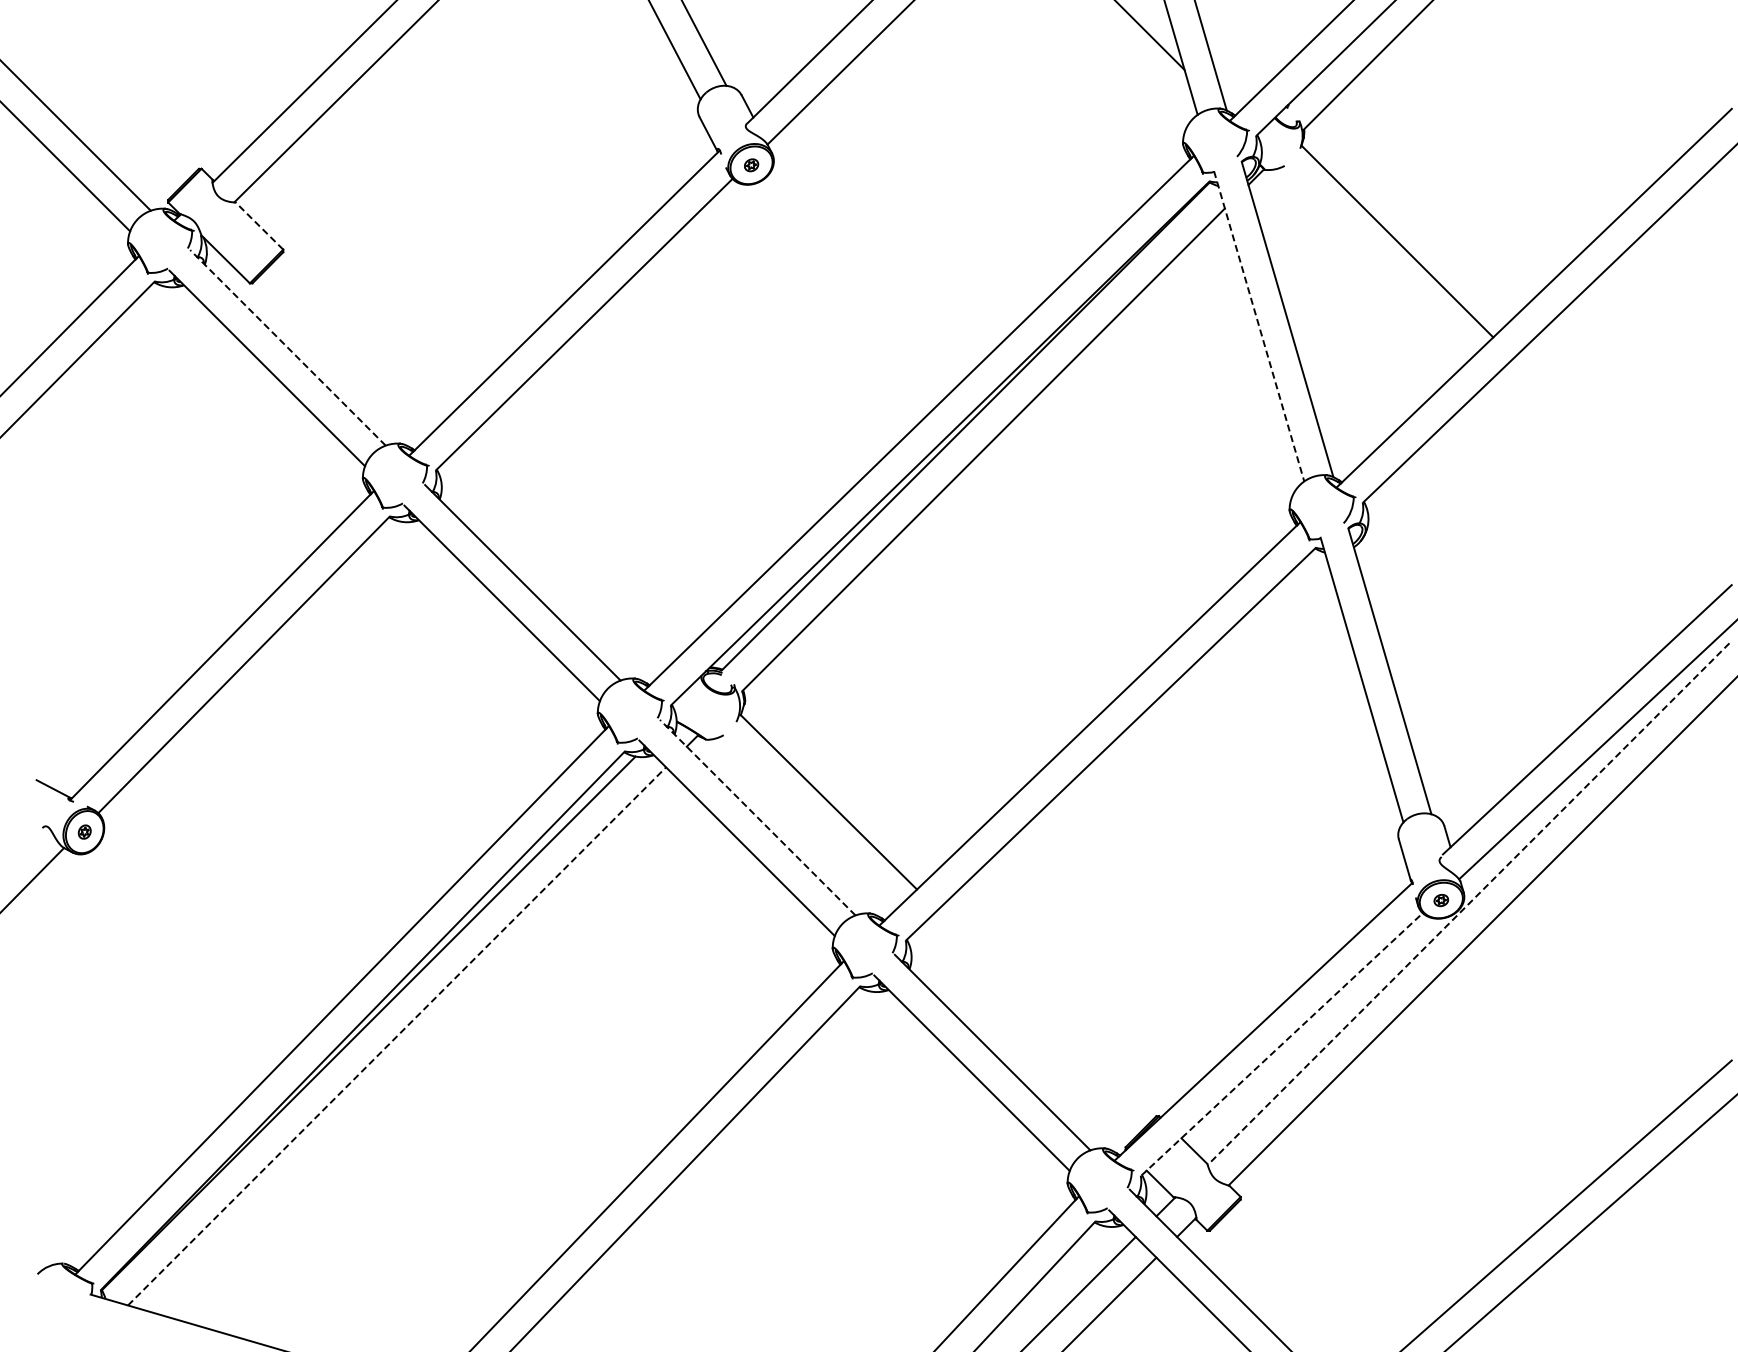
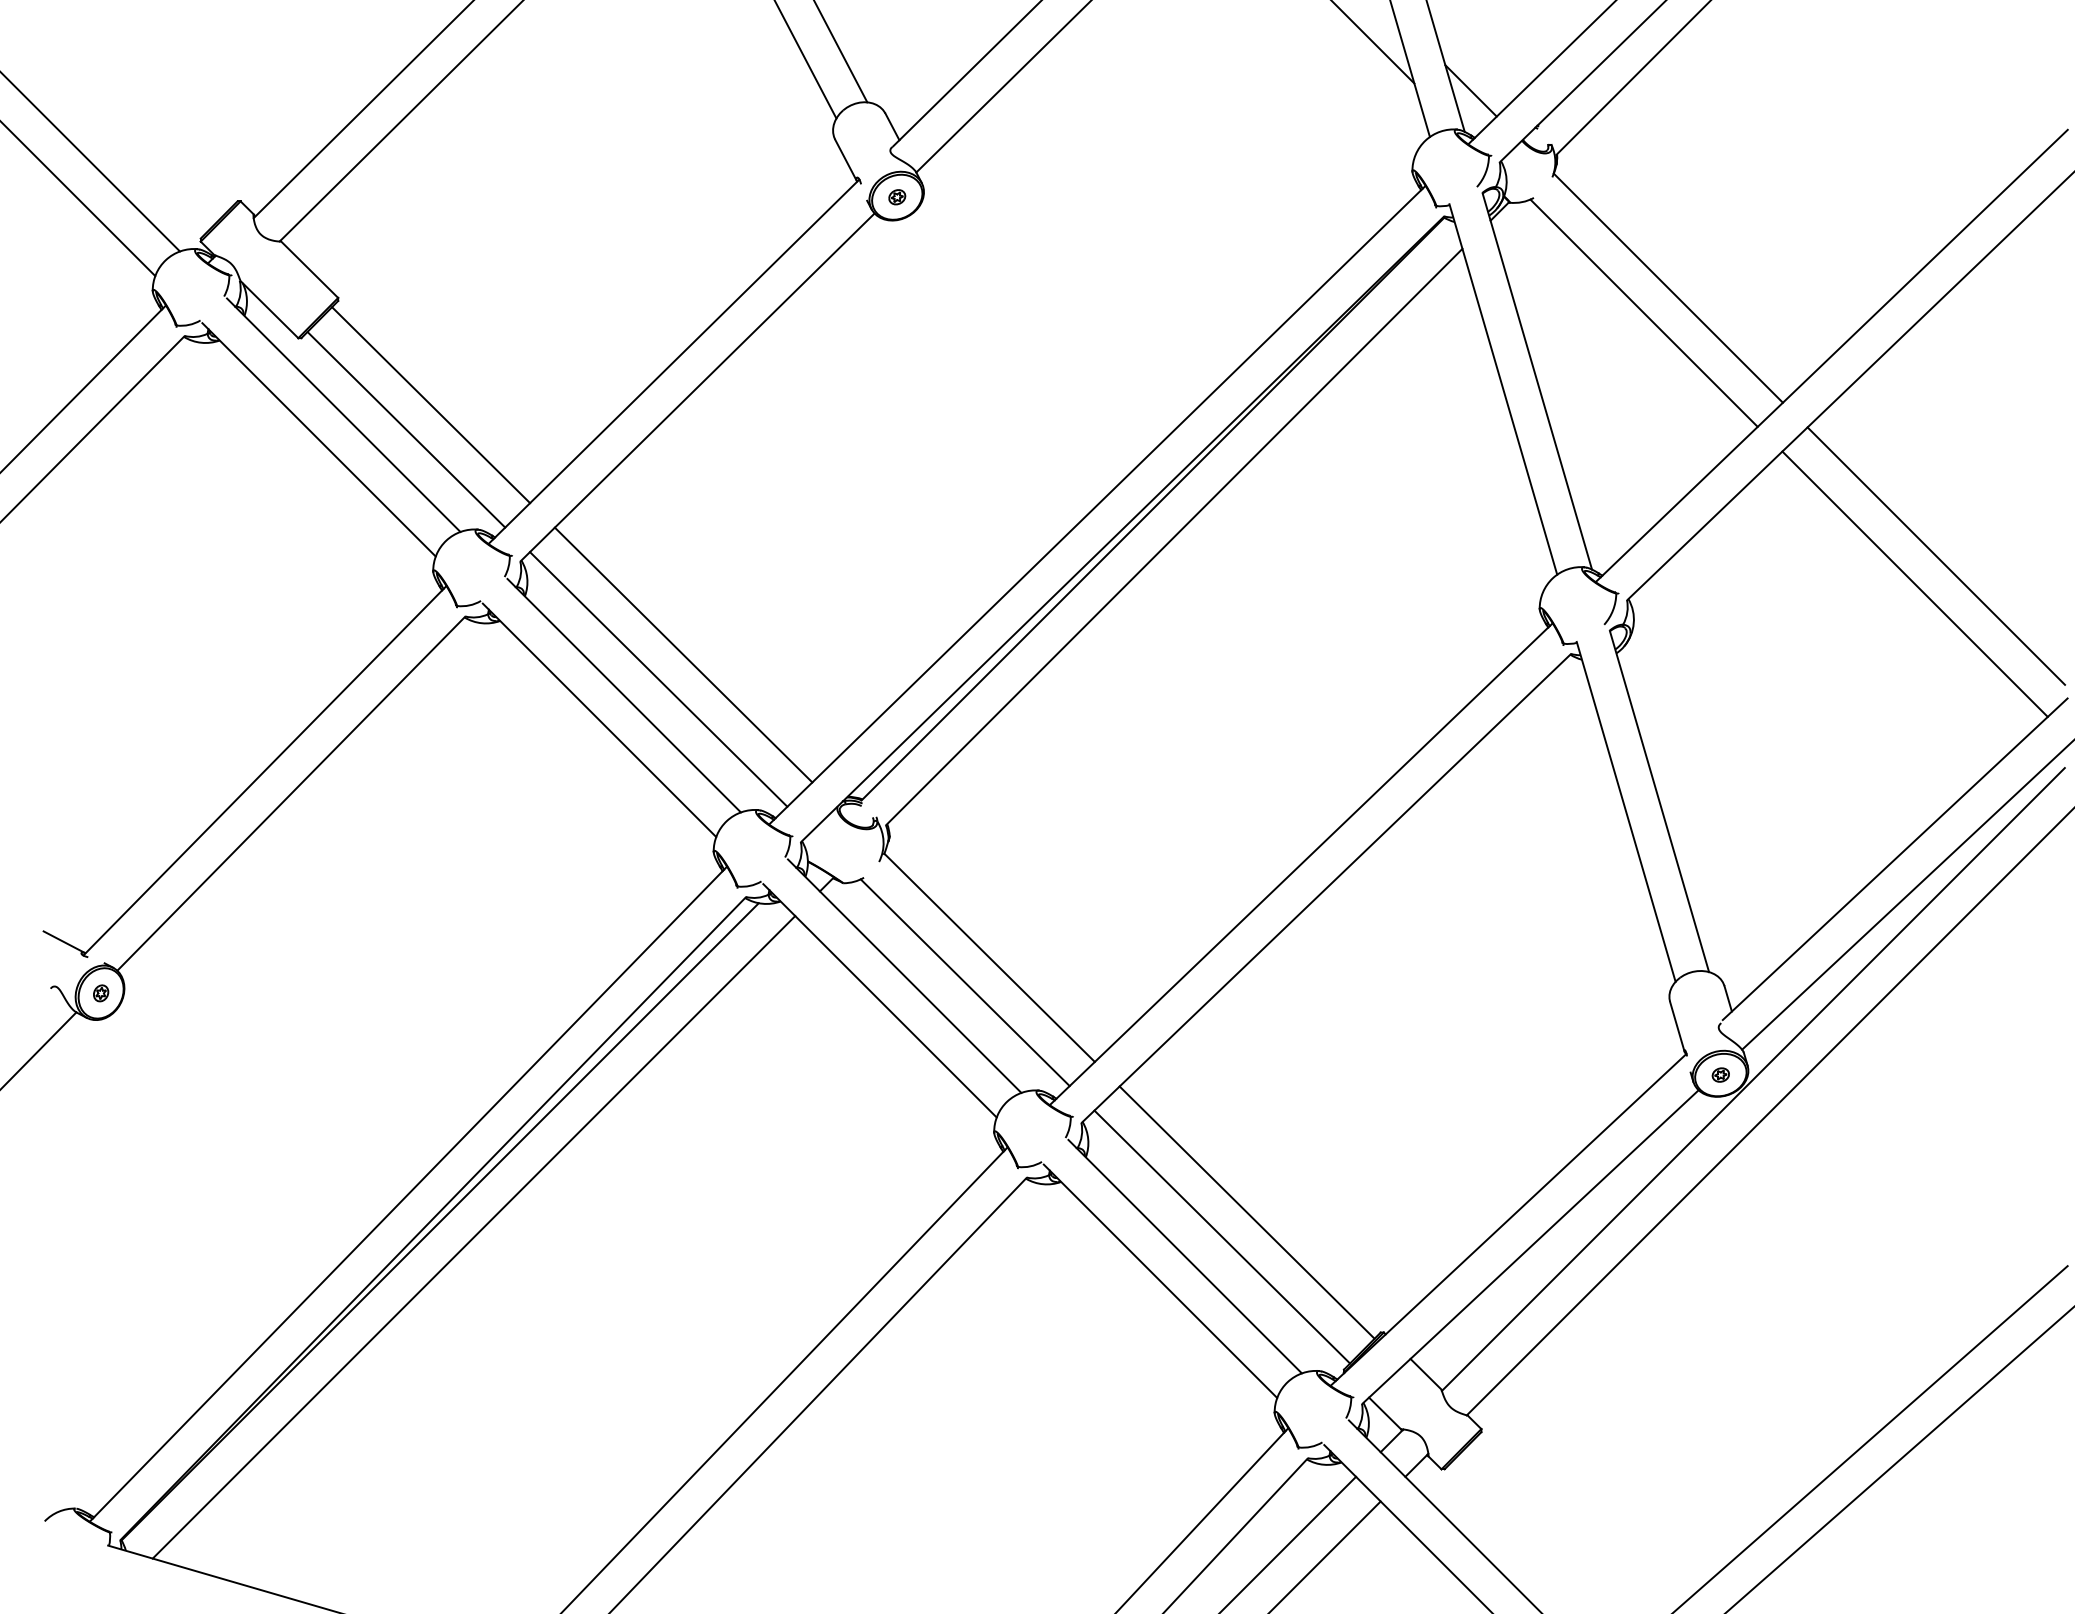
line: (1231, 75) -> (1470, 90), added
line: (259, 225) -> (309, 269), dashed -> solid
line: (1376, 262) -> (1643, 313), added
line: (1259, 326) -> (1503, 389), dashed -> solid
line: (361, 339) -> (431, 405), added
line: (287, 347) -> (343, 414), dashed -> solid
line: (340, 359) -> (406, 429), added
line: (1621, 465) -> (1935, 555), added
line: (1603, 489) -> (1914, 584), added
line: (572, 548) -> (683, 654), added
line: (551, 568) -> (658, 678), added
line: (757, 817) -> (904, 975), dashed -> solid
line: (808, 822) -> (965, 981), added
line: (1468, 904) -> (1753, 1079), dashed -> solid
line: (1044, 1015) -> (1247, 1212), added
line: (397, 1036) -> (474, 1237), dashed -> solid
line: (1023, 1036) -> (1221, 1237), added
line: (1282, 1044) -> (1531, 1246), dashed -> solid

